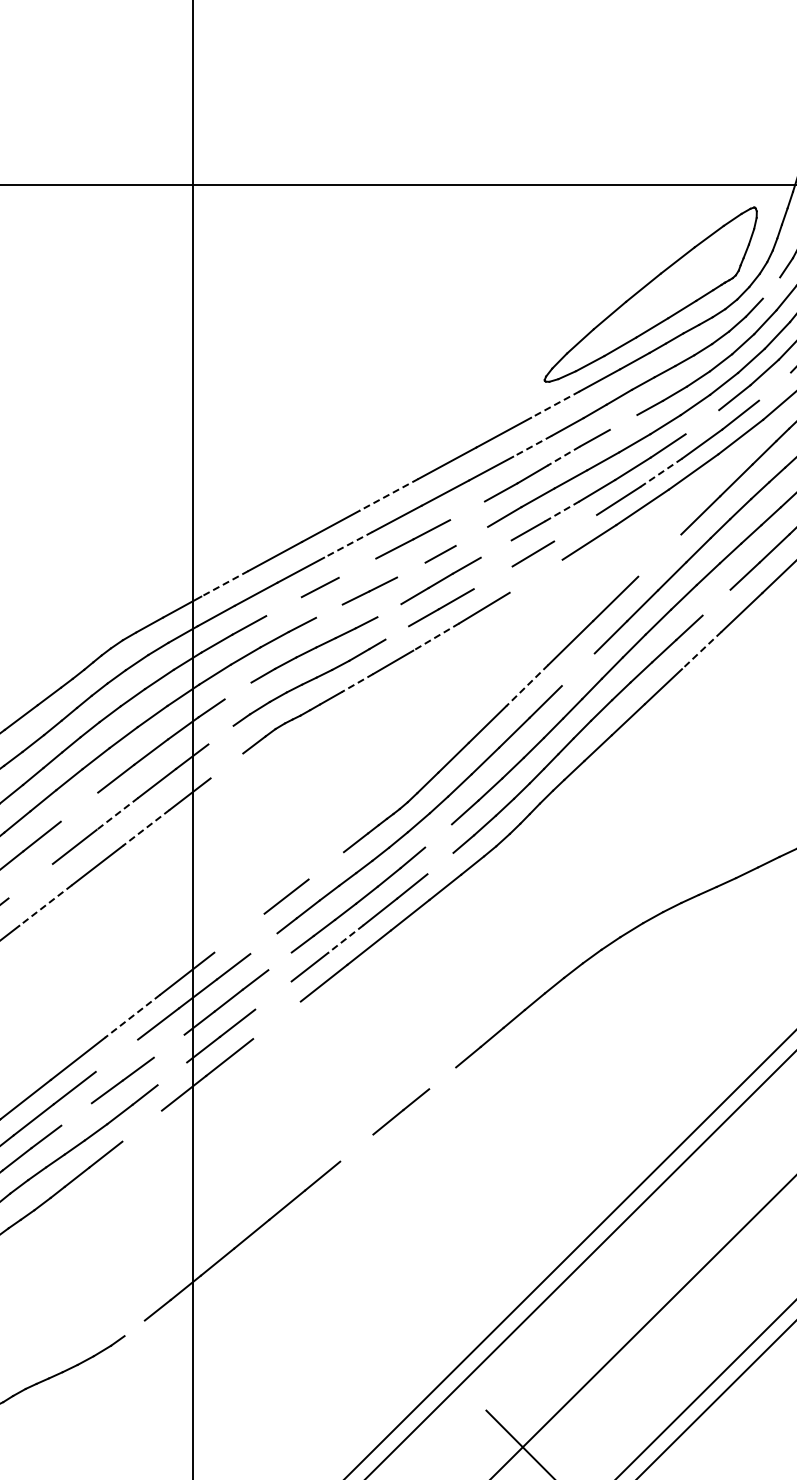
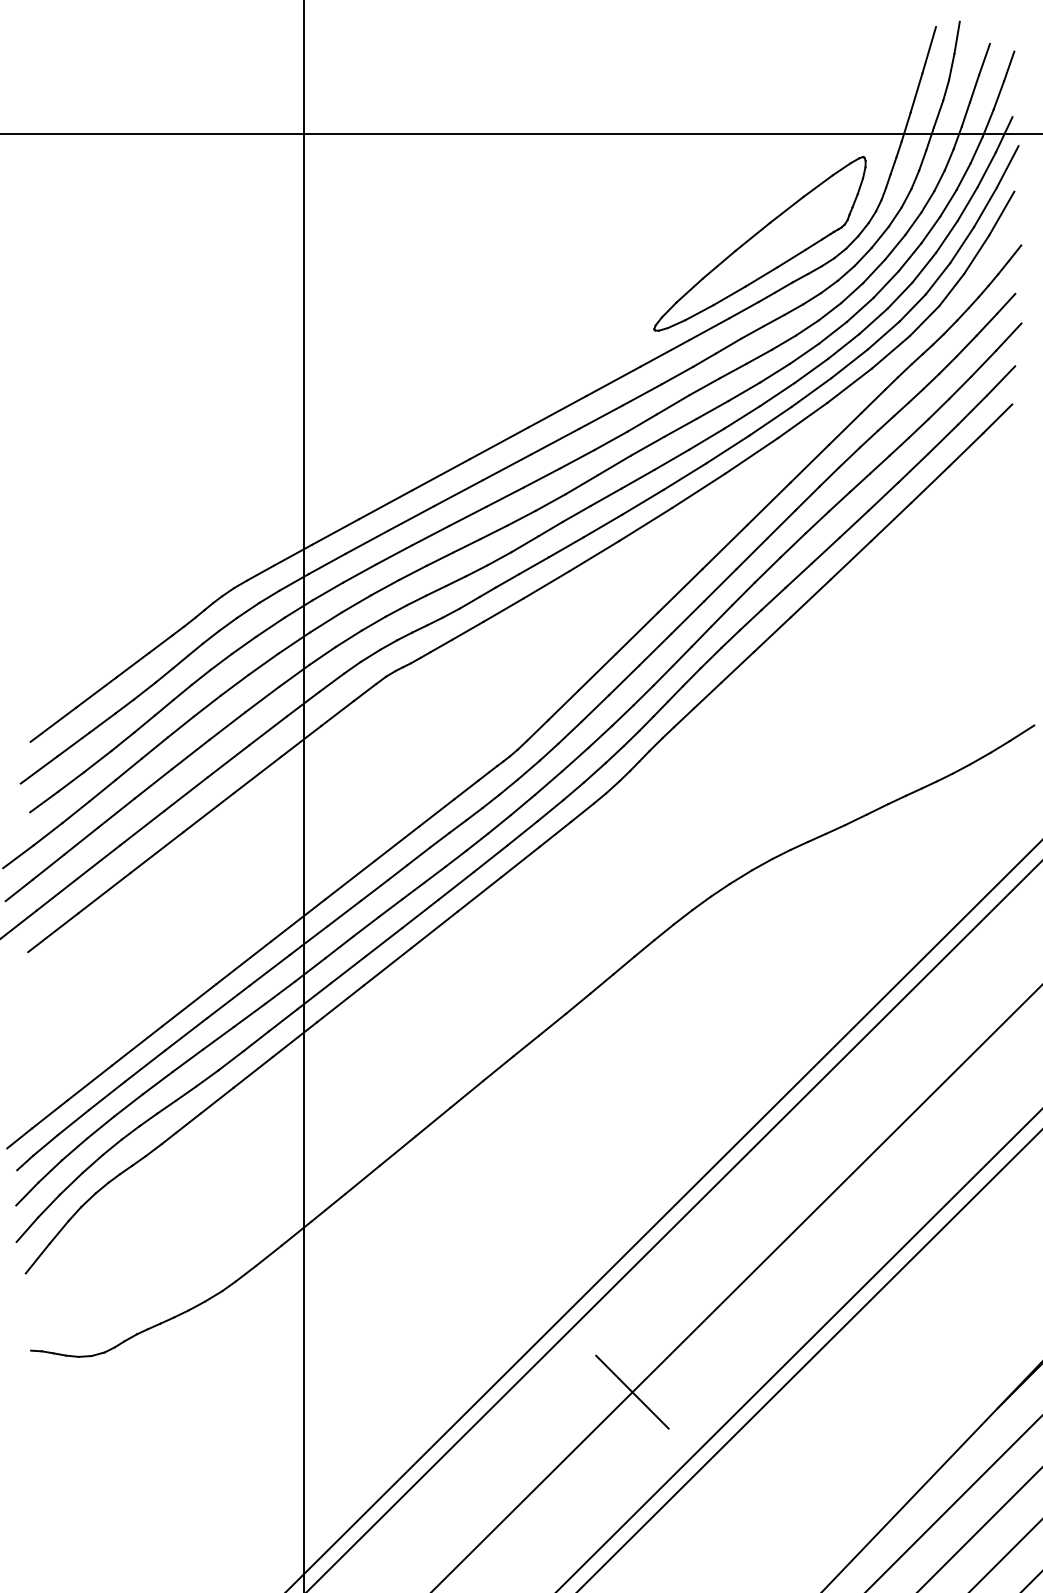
line: (770, 287) -> (879, 236), added
line: (774, 386) -> (883, 335), added
line: (554, 404) -> (664, 353), dashed -> solid
line: (623, 421) -> (732, 370), added
line: (702, 421) -> (811, 370), added
line: (531, 446) -> (641, 395), dashed -> solid
line: (563, 455) -> (673, 404), dashed -> solid
line: (661, 472) -> (770, 421), dashed -> solid
line: (388, 495) -> (498, 443), dashed -> solid
line: (466, 510) -> (576, 458), added
line: (561, 512) -> (671, 460), dashed -> solid
line: (575, 528) -> (684, 476), added
line: (471, 536) -> (581, 484), added
line: (348, 545) -> (458, 493), dashed -> solid
line: (495, 549) -> (605, 497), added
line: (659, 555) -> (768, 503), added
line: (357, 568) -> (467, 516), added
line: (411, 569) -> (521, 517), added
line: (535, 576) -> (645, 524), added
line: (492, 577) -> (602, 525), added
line: (224, 584) -> (335, 532), dashed -> solid
line: (716, 602) -> (825, 550), added
line: (283, 606) -> (394, 554), added
line: (329, 610) -> (439, 558), added
line: (389, 610) -> (499, 558), added
line: (397, 632) -> (507, 580), added
line: (436, 637) -> (546, 585), dashed -> solid
line: (701, 650) -> (810, 598), dashed -> solid
line: (578, 669) -> (687, 617), added
line: (357, 683) -> (467, 631), dashed -> solid
line: (526, 685) -> (636, 633), dashed -> solid
line: (237, 690) -> (348, 638), added
line: (220, 734) -> (331, 682), added
line: (226, 764) -> (337, 712), added
line: (79, 807) -> (190, 754), added
line: (117, 814) -> (228, 761), dashed -> solid
line: (146, 828) -> (257, 775), dashed -> solid
line: (438, 835) -> (548, 782), added
line: (440, 863) -> (550, 810), added
line: (326, 865) -> (436, 812), added
line: (31, 881) -> (142, 828), added
line: (45, 905) -> (156, 852), dashed -> solid
line: (239, 932) -> (350, 879), added
line: (346, 938) -> (456, 885), dashed -> solid
line: (263, 943) -> (374, 890), added
line: (279, 960) -> (390, 907), added
line: (272, 995) -> (383, 942), added
line: (132, 1015) -> (243, 962), dashed -> solid
line: (276, 1019) -> (387, 966), added
line: (168, 1045) -> (279, 992), added
line: (117, 1056) -> (228, 1002), added
line: (172, 1073) -> (283, 1019), added
line: (442, 1078) -> (552, 1024), added
line: (76, 1114) -> (187, 1060), added
line: (141, 1125) -> (252, 1071), added
line: (356, 1147) -> (466, 1093), added
line: (134, 1328) -> (245, 1273), added

